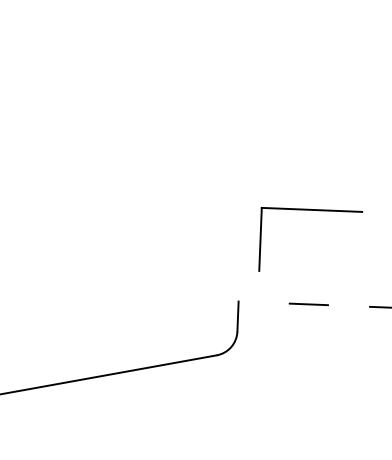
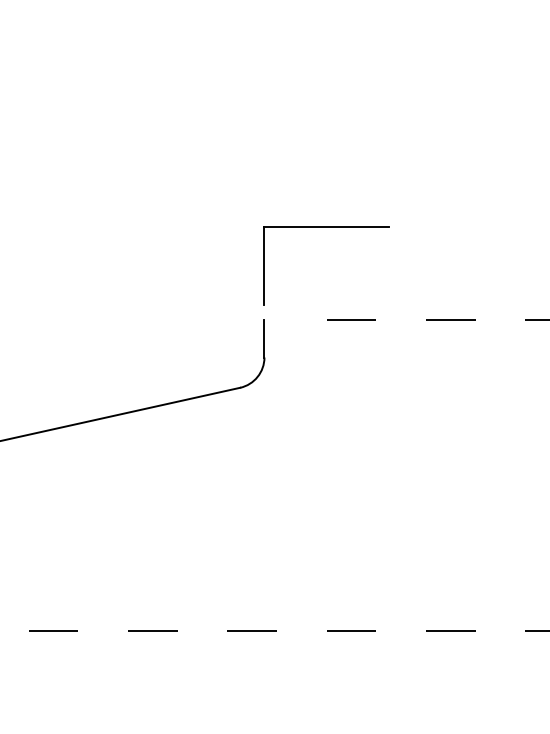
part: (311, 209) -> (326, 227), moved

